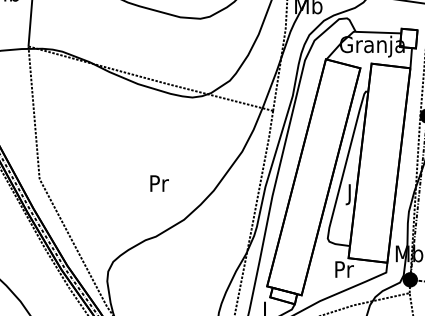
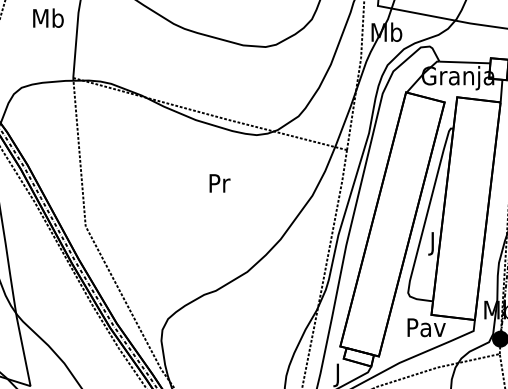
text: (159, 183) -> (219, 183), moved
text: (344, 269) -> (426, 327), Pr -> Pav

